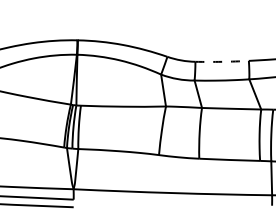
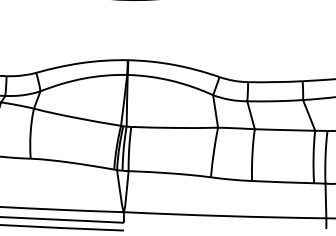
arc: (222, 62) -> (275, 82), dashed -> solid

